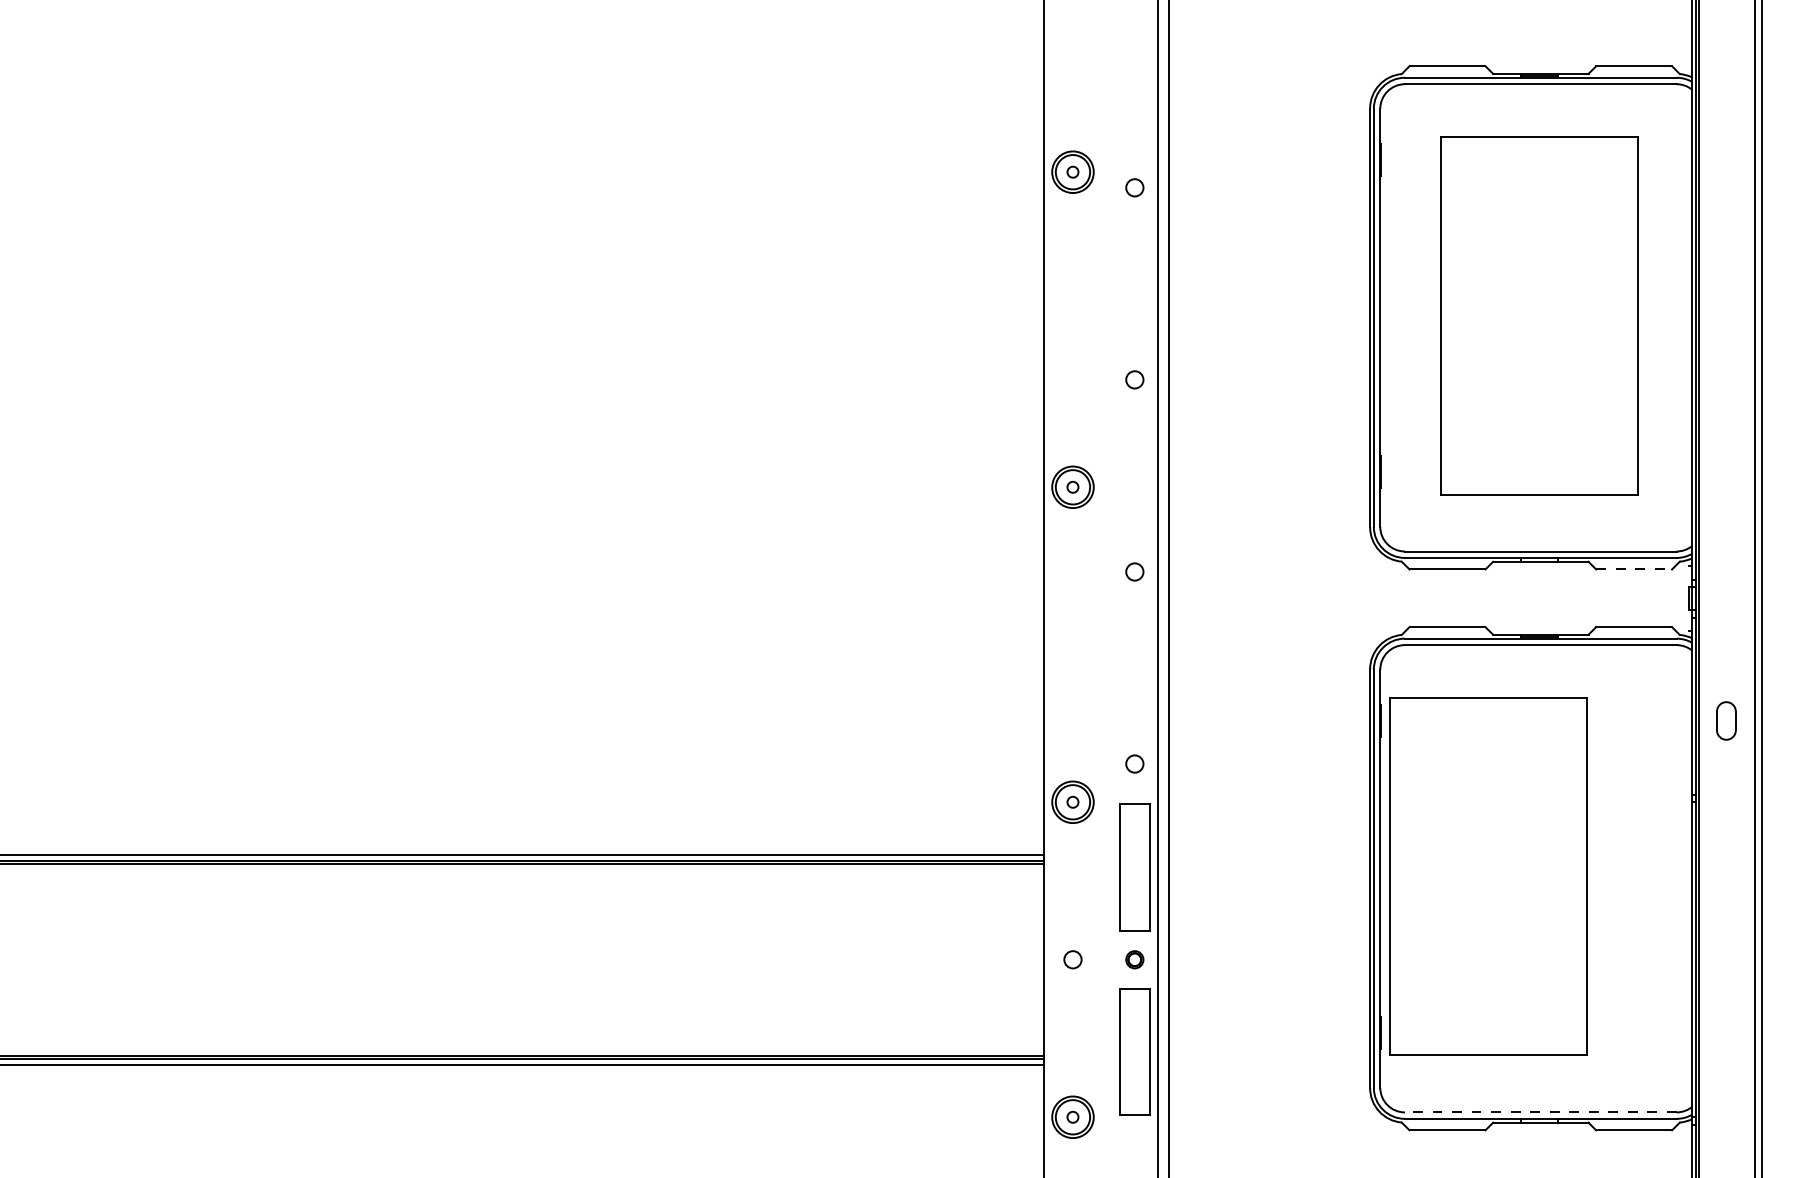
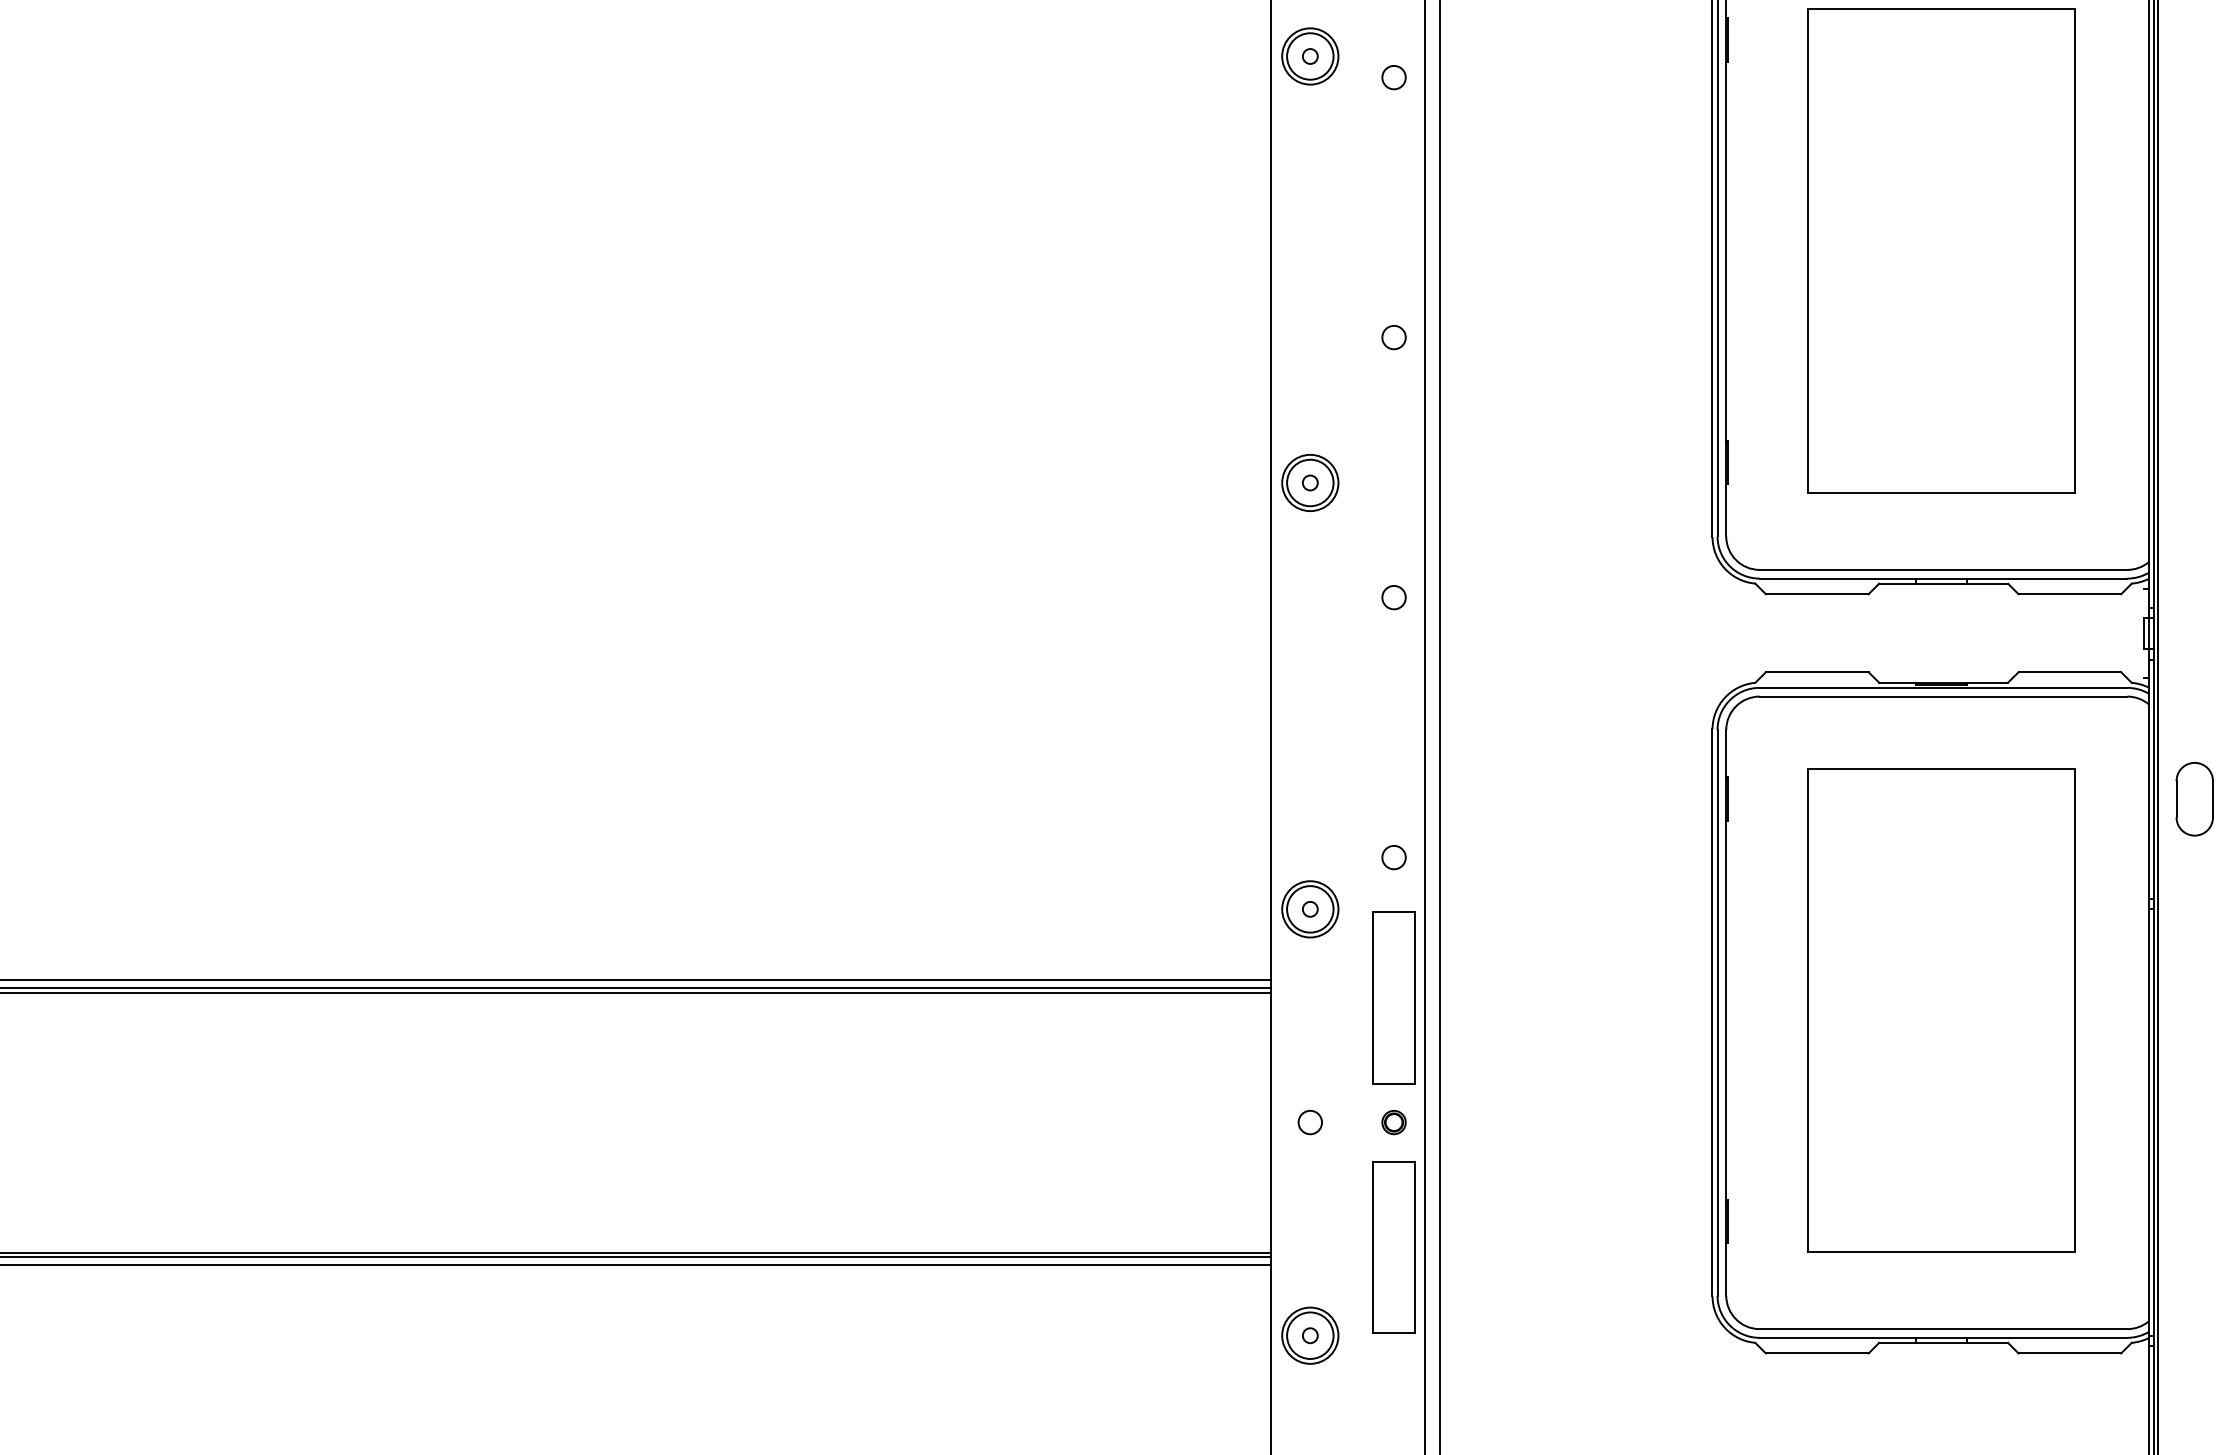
line: (1634, 569) -> (2070, 594), dashed -> solid
part: (1726, 720) -> (2194, 798), size x1.43
part: (1488, 876) -> (1941, 1009), moved
line: (1540, 1112) -> (1943, 1329), dashed -> solid

